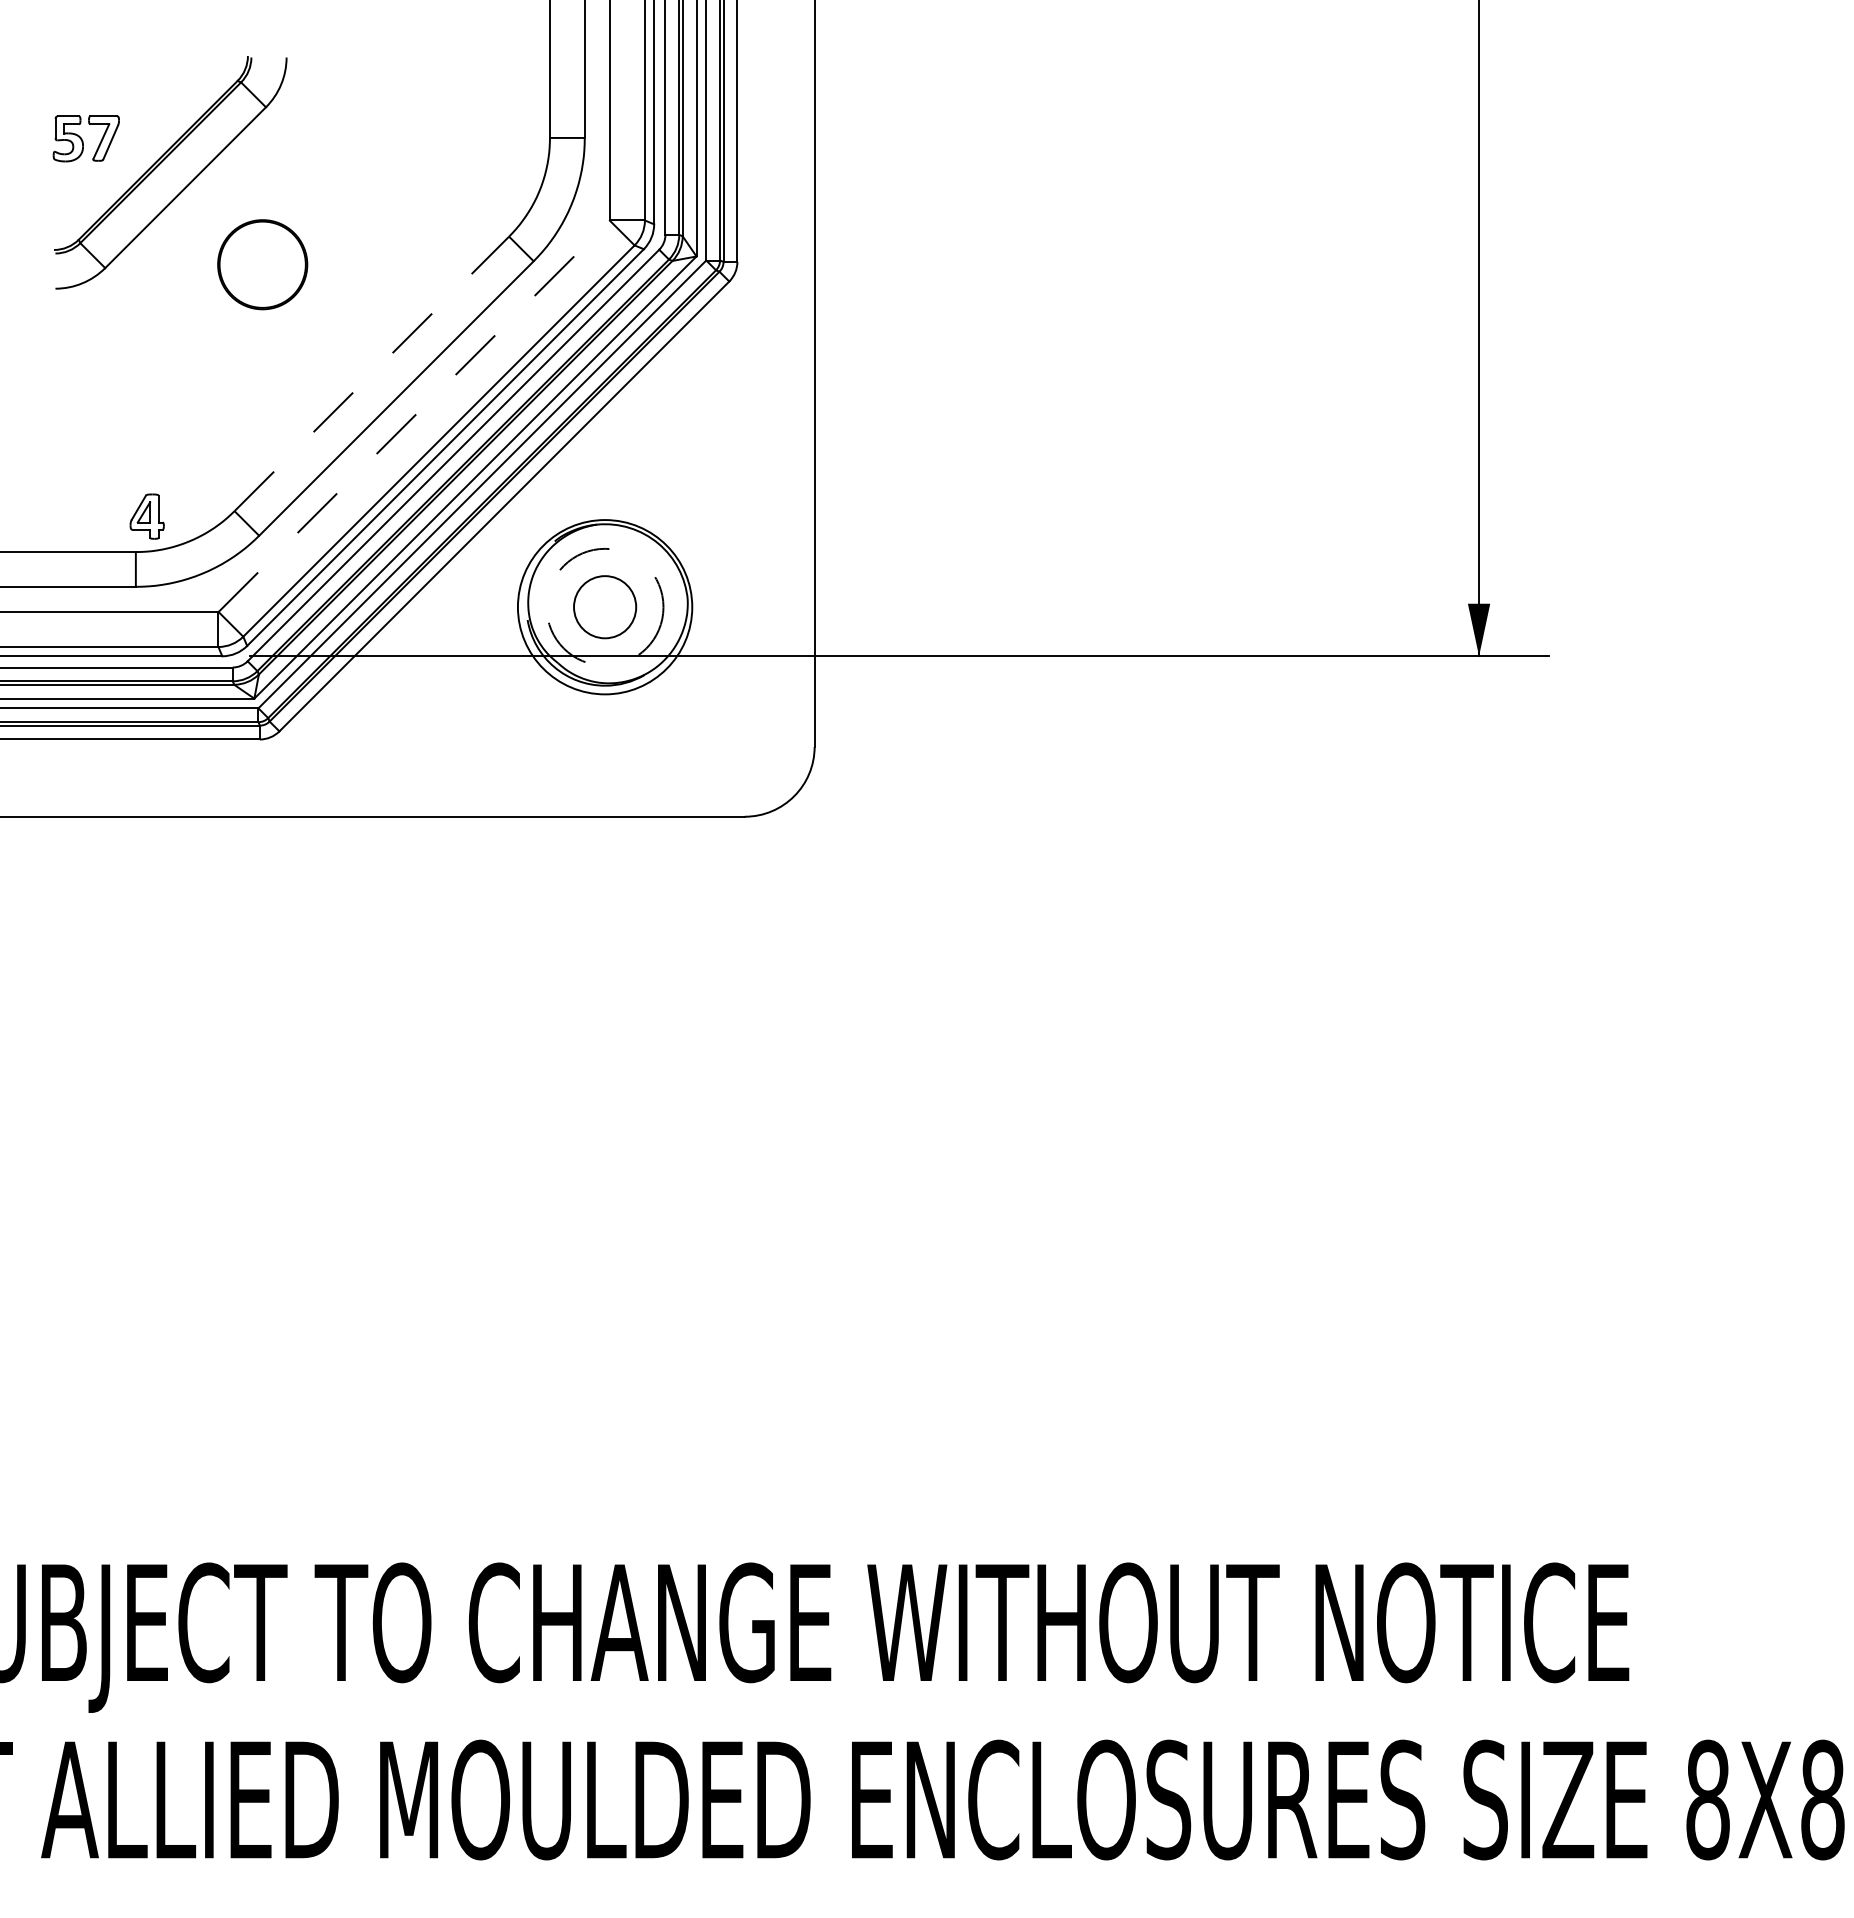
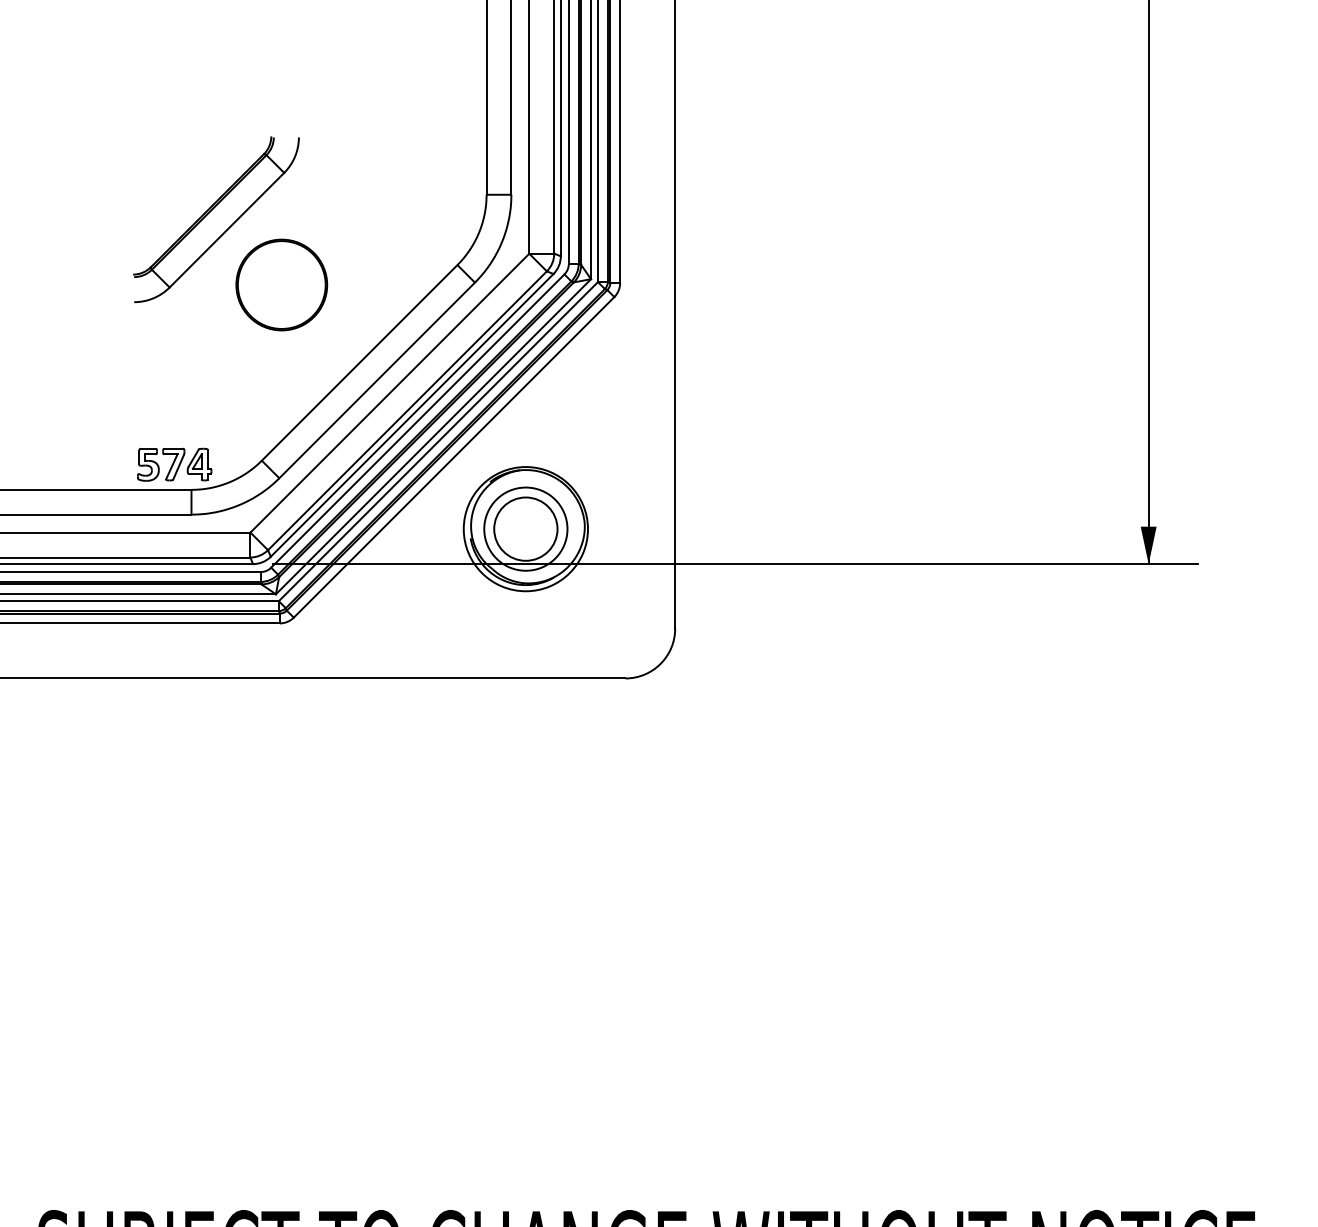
part: (85, 138) -> (160, 464), moved
part: (262, 264) -> (281, 284), size x1.43
line: (372, 373) -> (360, 362), dashed -> solid
line: (414, 416) -> (390, 393), dashed -> solid
circle: (604, 606) -> (525, 528), dashed -> solid
circle: (604, 606) -> (525, 528), size x1.43

